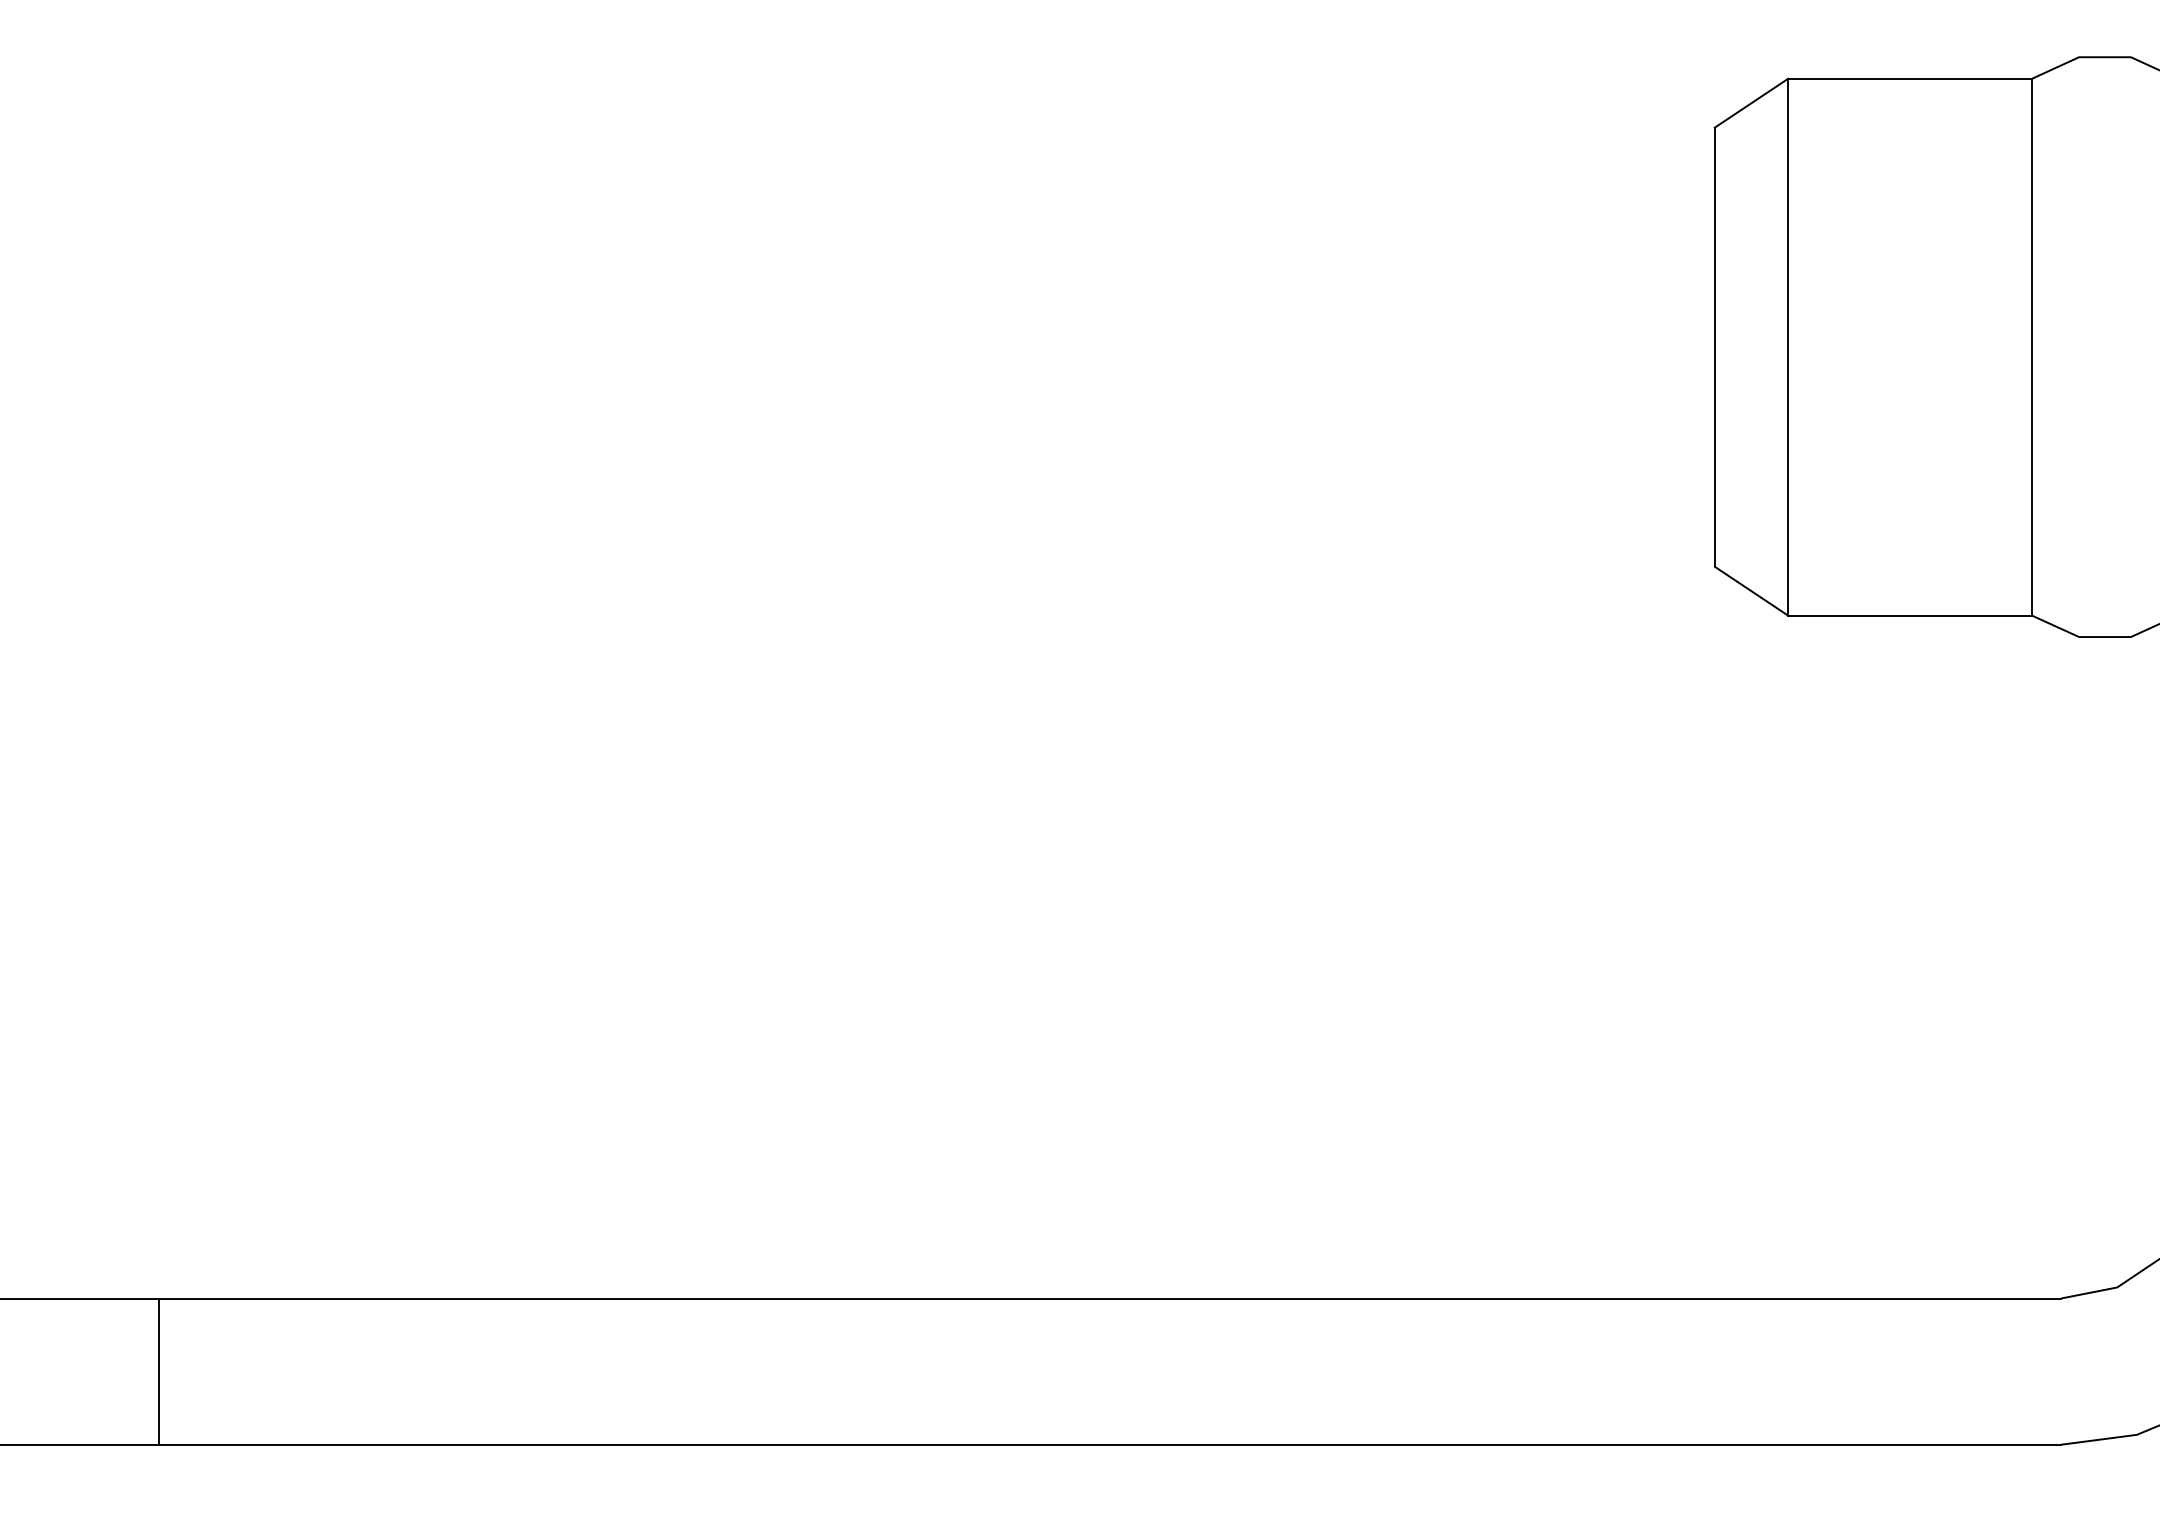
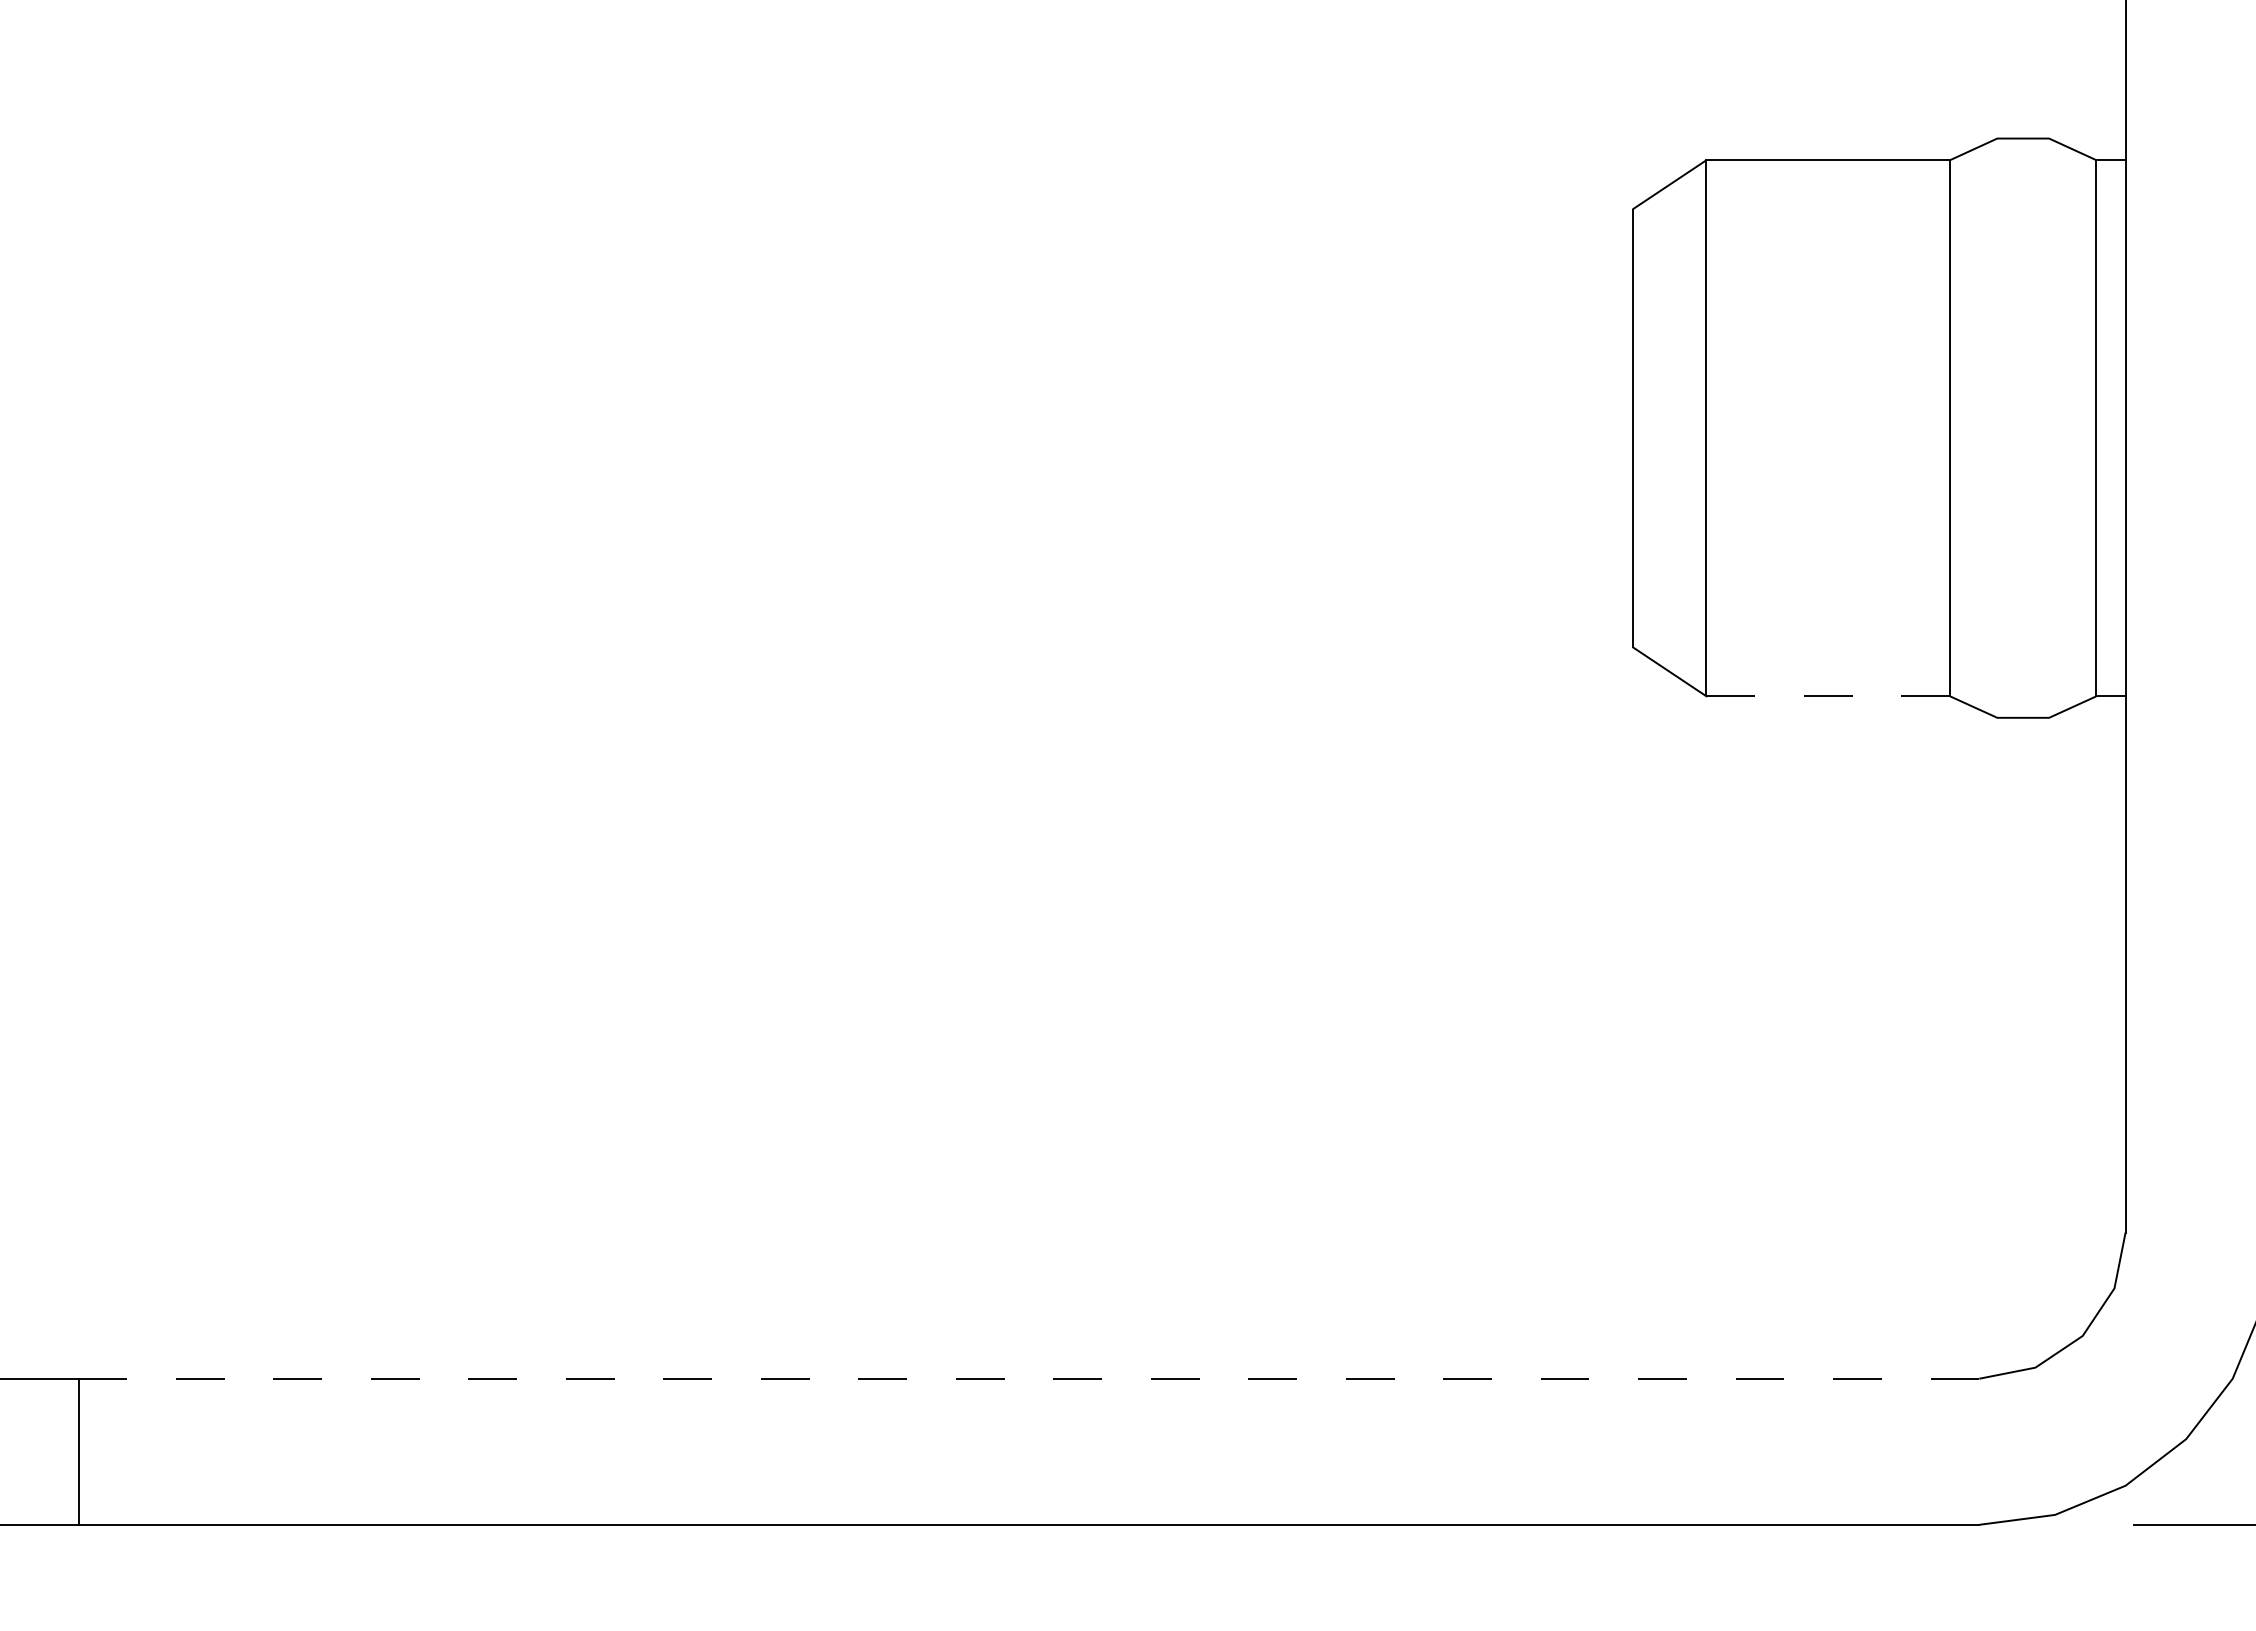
line: (1910, 615) -> (1828, 696), solid -> dashed
line: (1110, 1298) -> (1029, 1378), solid -> dashed

